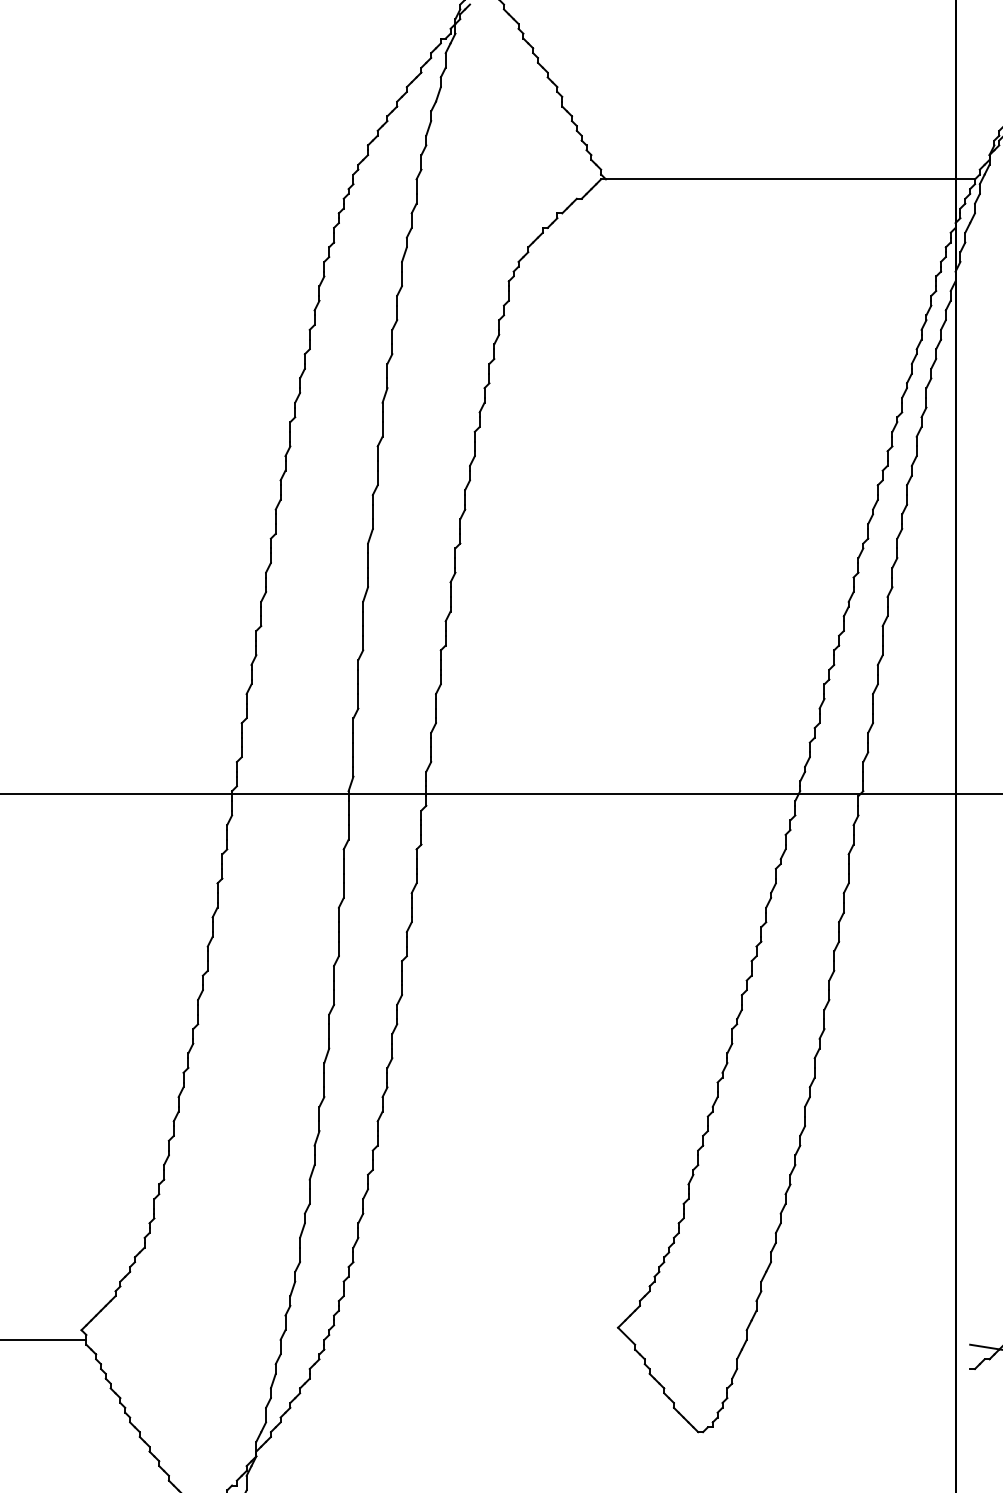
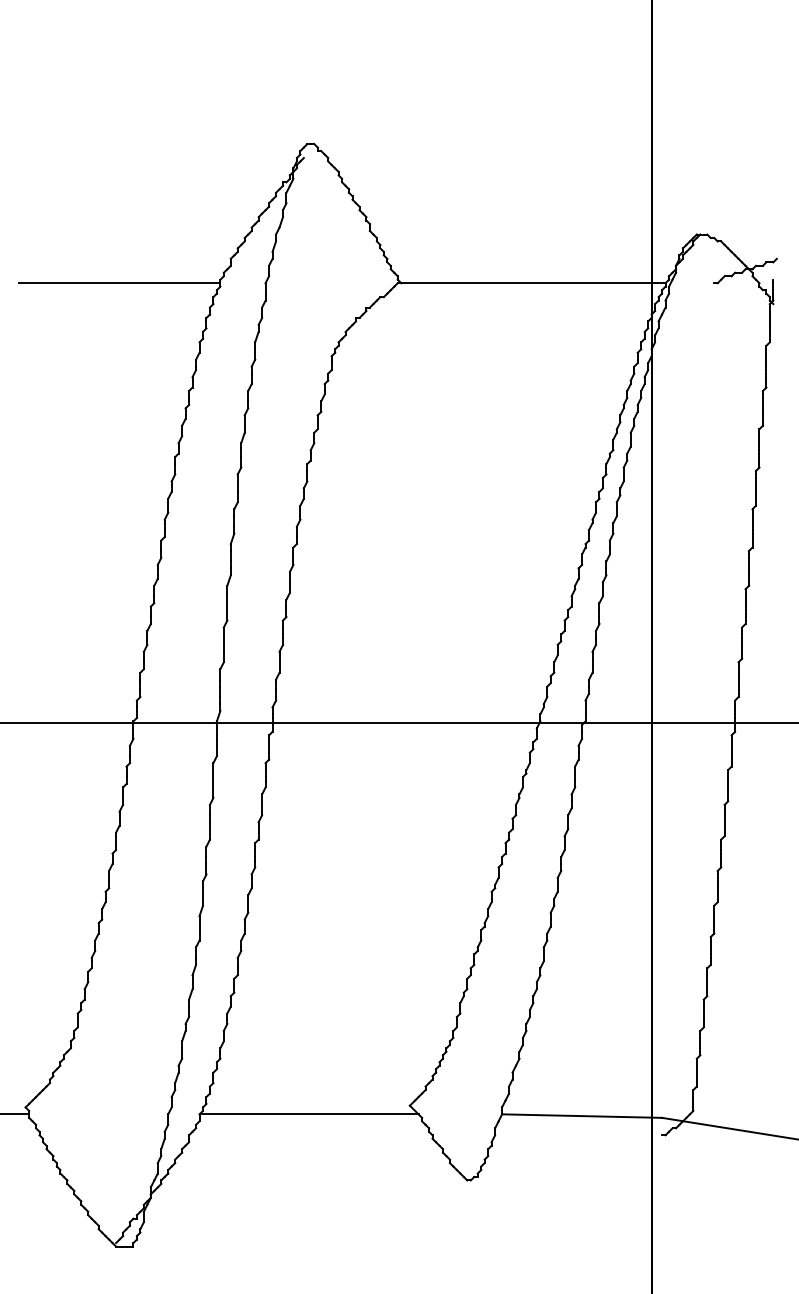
line: (212, 179) -> (119, 283), added
line: (476, 1340) -> (308, 1114), added
line: (859, 1341) -> (582, 1115), added

